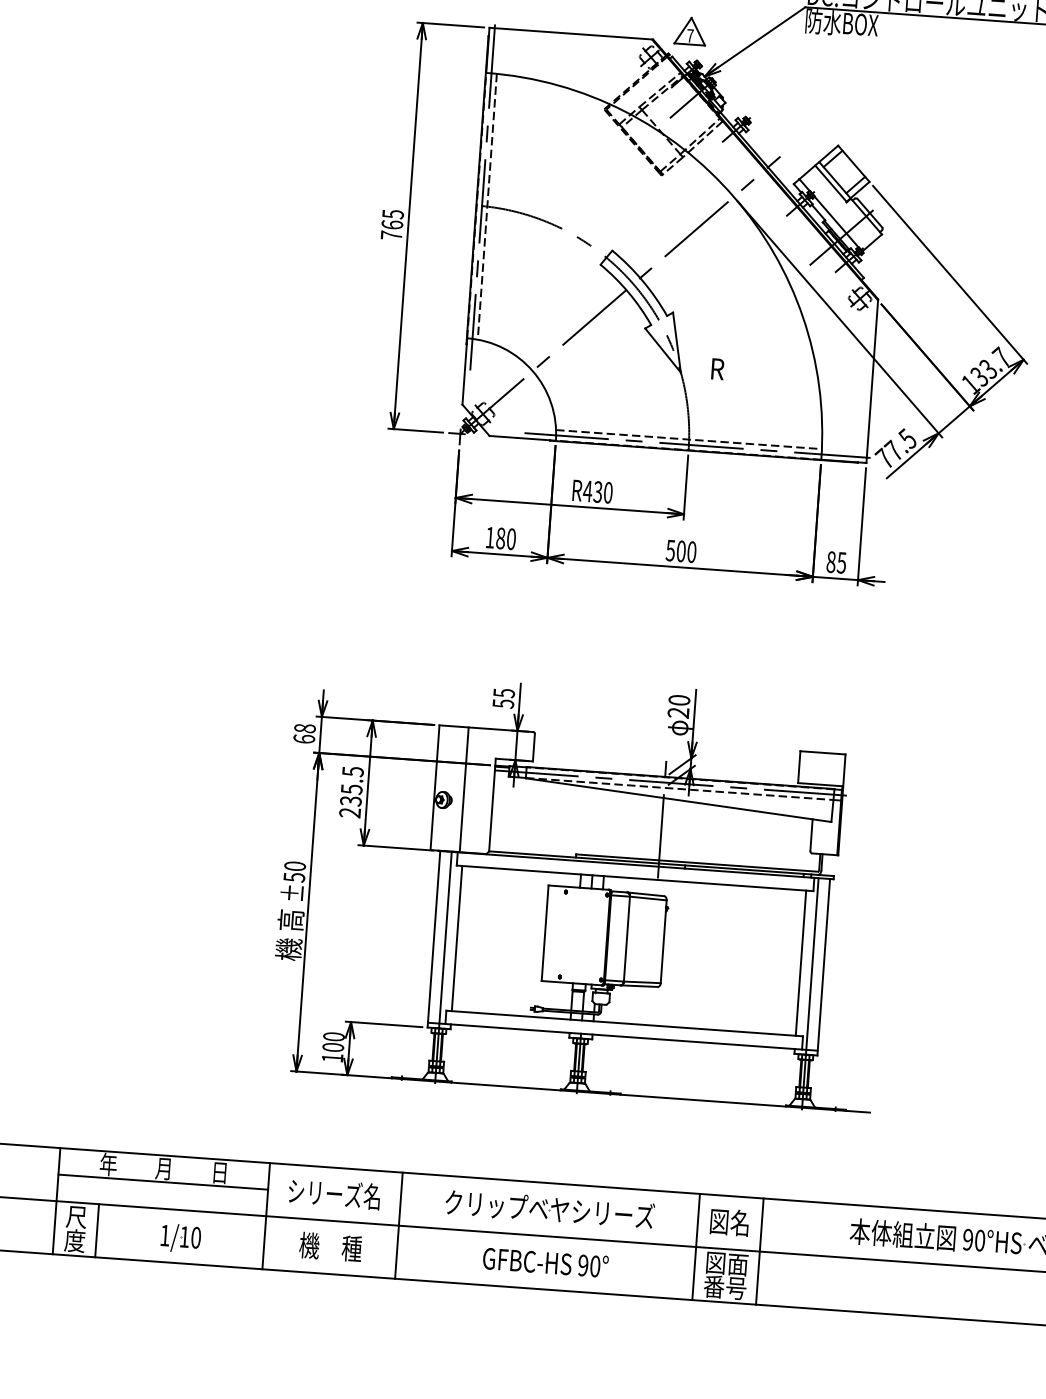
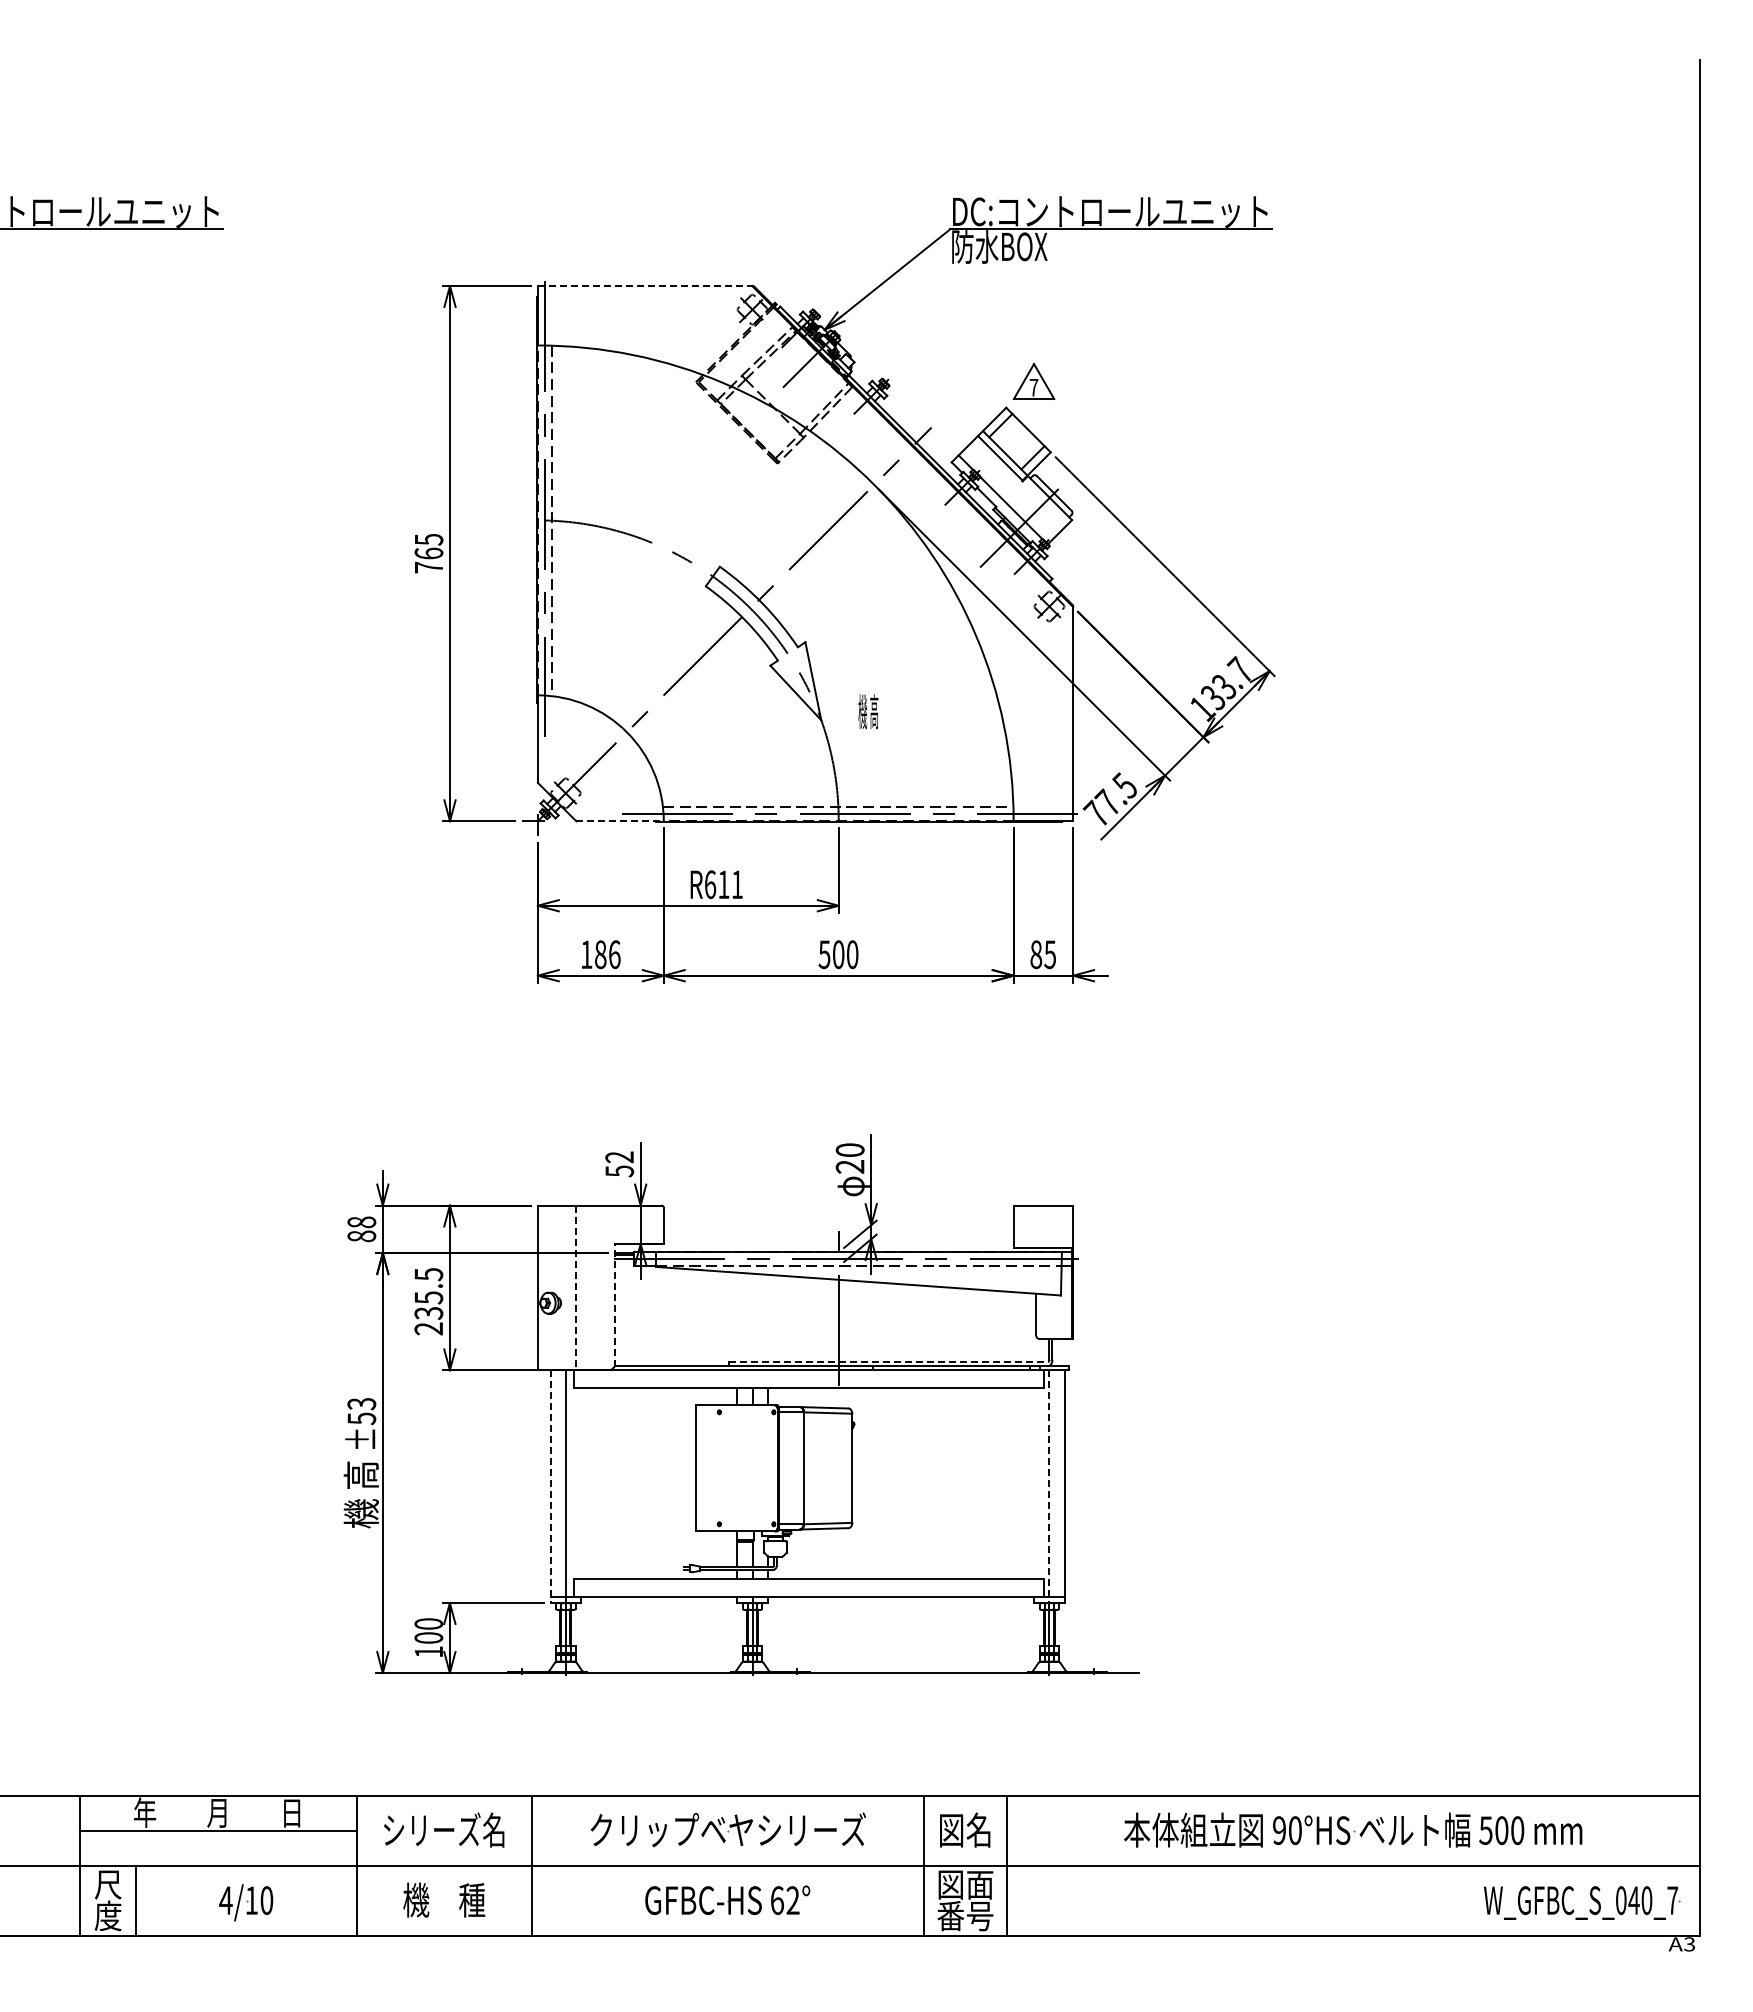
part: (690, 31) -> (1033, 381), moved
line: (571, 34) -> (645, 286), solid -> dashed
text: (717, 368) -> (868, 711), R -> 機 高
line: (523, 438) -> (620, 821), solid -> dashed
text: (597, 491) -> (723, 884), R430 -> R611
text: (511, 539) -> (614, 954), 180 -> 186
text: (504, 693) -> (619, 1157), 55 -> 52
text: (304, 739) -> (361, 1236), 68 -> 88
line: (464, 790) -> (576, 1288), solid -> dashed
line: (492, 804) -> (614, 1304), solid -> dashed
line: (697, 862) -> (889, 1361), solid -> dashed
text: (294, 865) -> (361, 1403), ±50 -> ±53
line: (456, 938) -> (580, 1483), removed
line: (433, 939) -> (550, 1487), solid -> dashed
line: (801, 963) -> (1034, 1483), removed
line: (812, 967) -> (1049, 1487), solid -> dashed
text: (164, 1235) -> (225, 1900), 1/10 -> 4/10
text: (588, 1265) -> (784, 1900), 90° -> 62°

